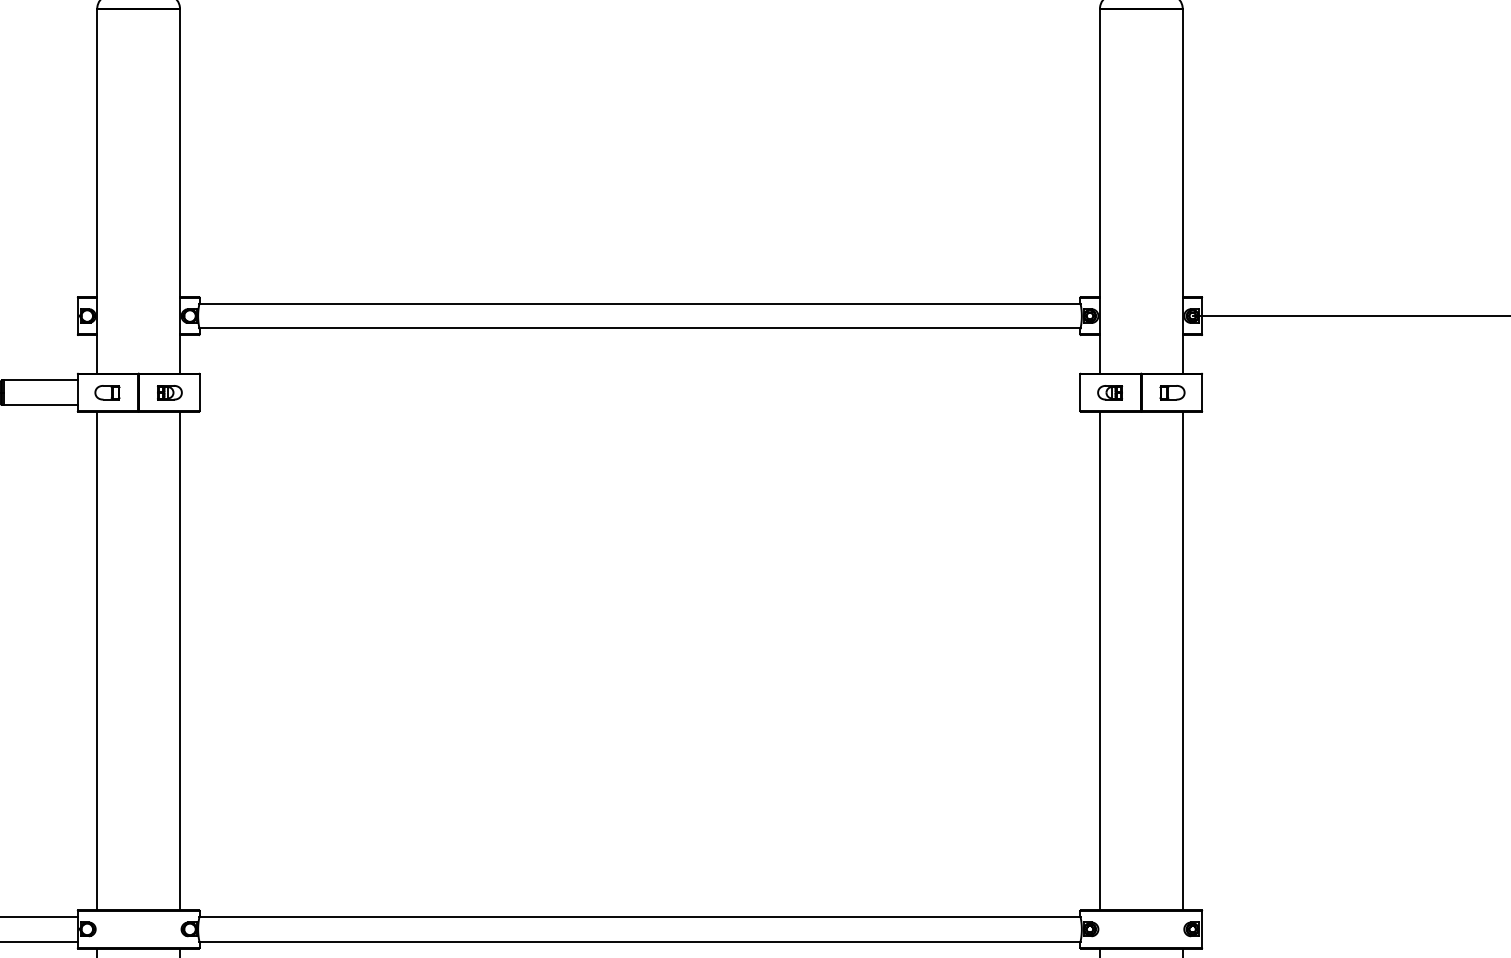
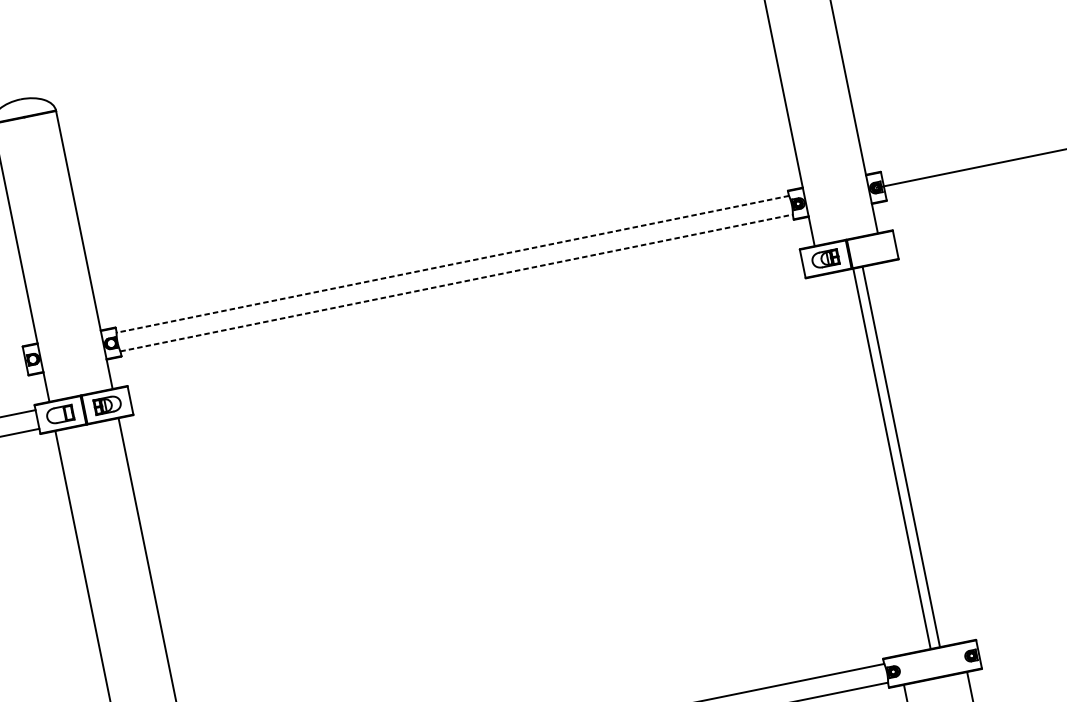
line: (640, 303) -> (453, 263), solid -> dashed
line: (640, 328) -> (457, 283), solid -> dashed
part: (107, 392) -> (60, 414), size x1.4
part: (169, 392) -> (107, 405), size x1.4
part: (1109, 392) -> (824, 259), size x1.4
part: (1172, 392) -> (872, 249), removed
line: (1099, 660) -> (900, 456), moved
line: (1182, 660) -> (891, 458), moved

